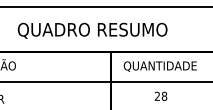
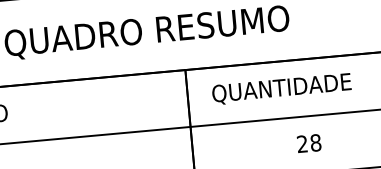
text: (160, 95) -> (308, 141), moved

